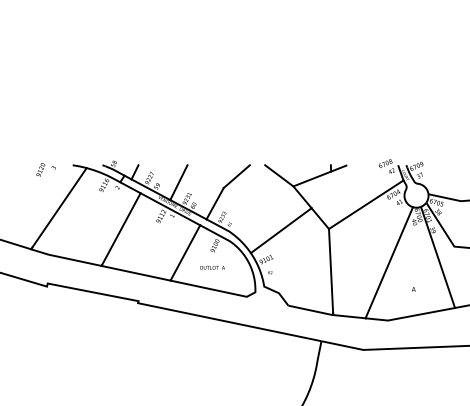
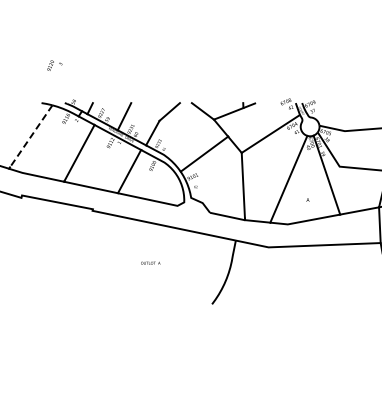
text: (45, 169) -> (54, 65), moved
line: (59, 208) -> (31, 136), solid -> dashed
text: (212, 266) -> (150, 262), moved

